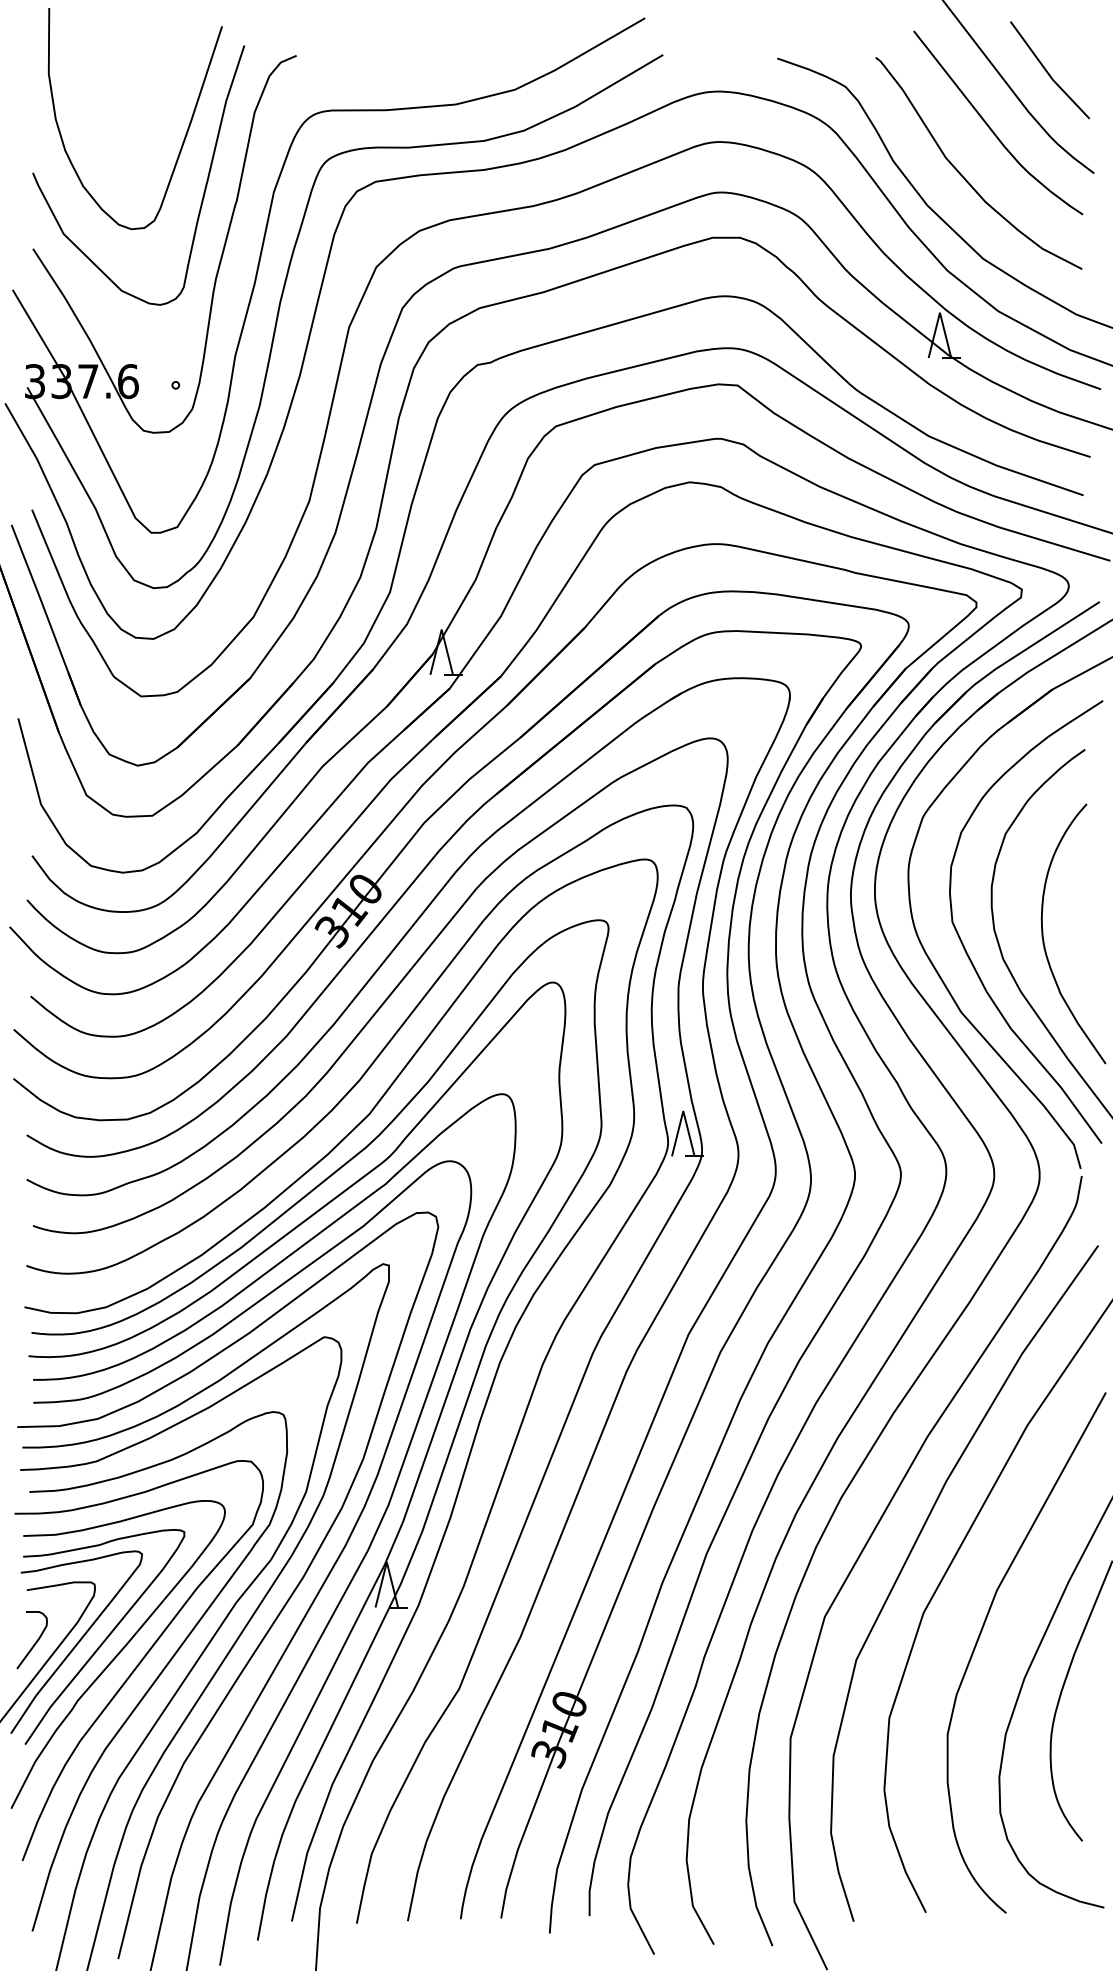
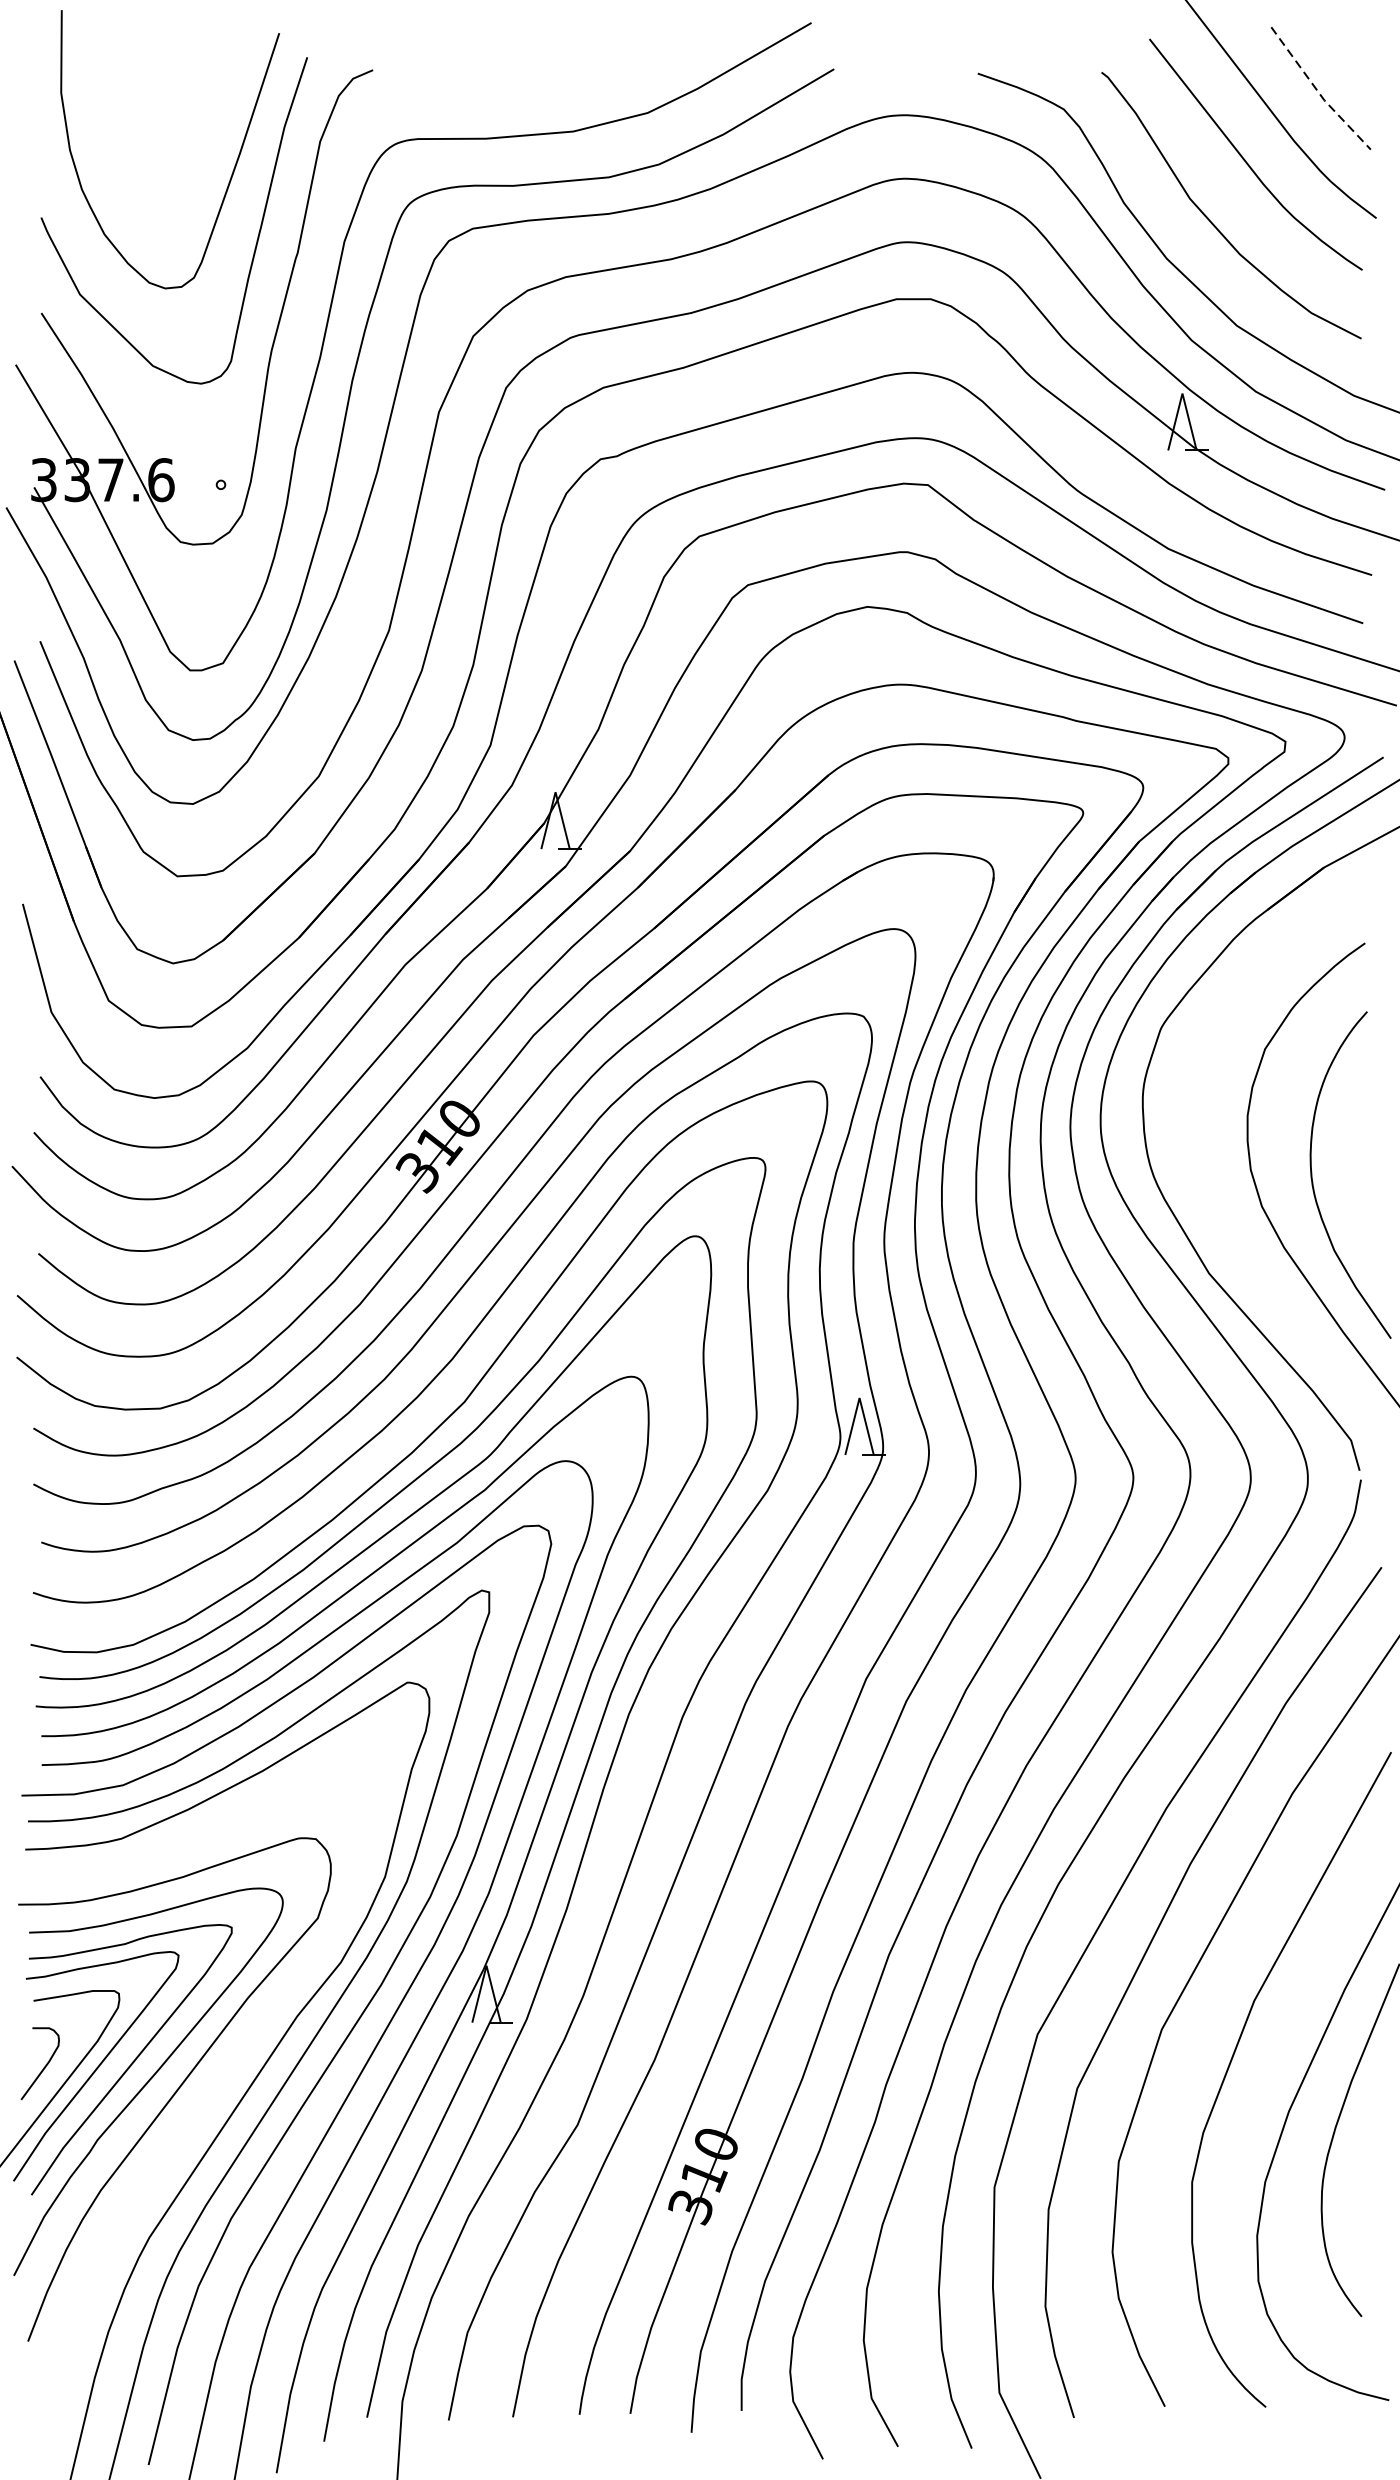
line: (1048, 73) -> (1319, 92), solid -> dashed
curve: (965, 947) -> (1214, 1192), removed
curve: (160, 1672) -> (201, 2104), removed

